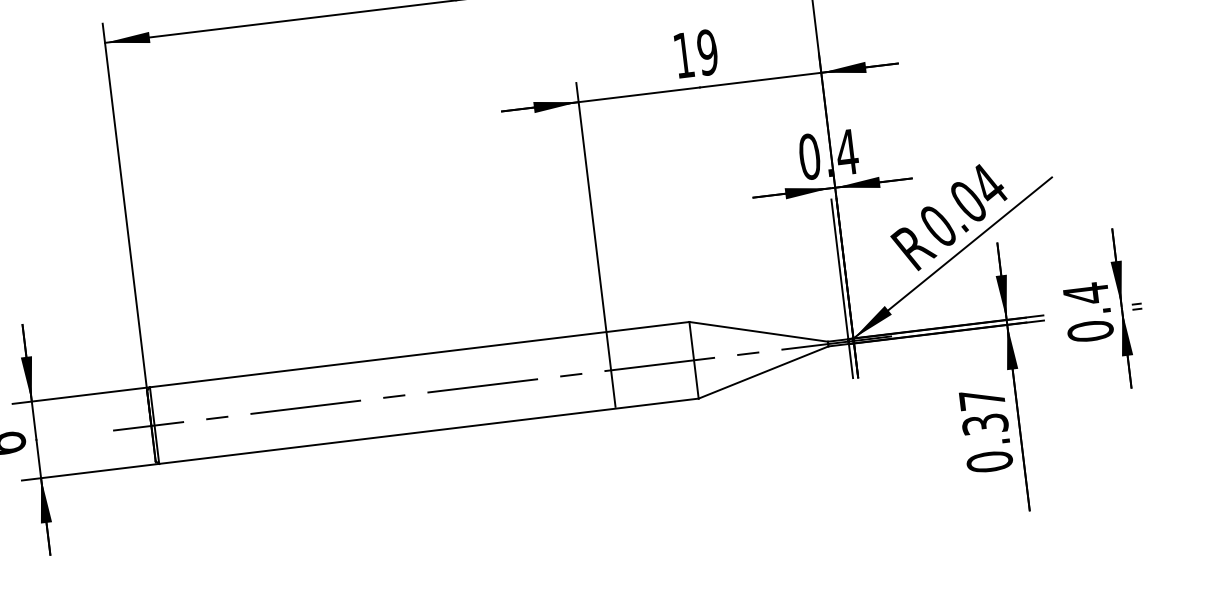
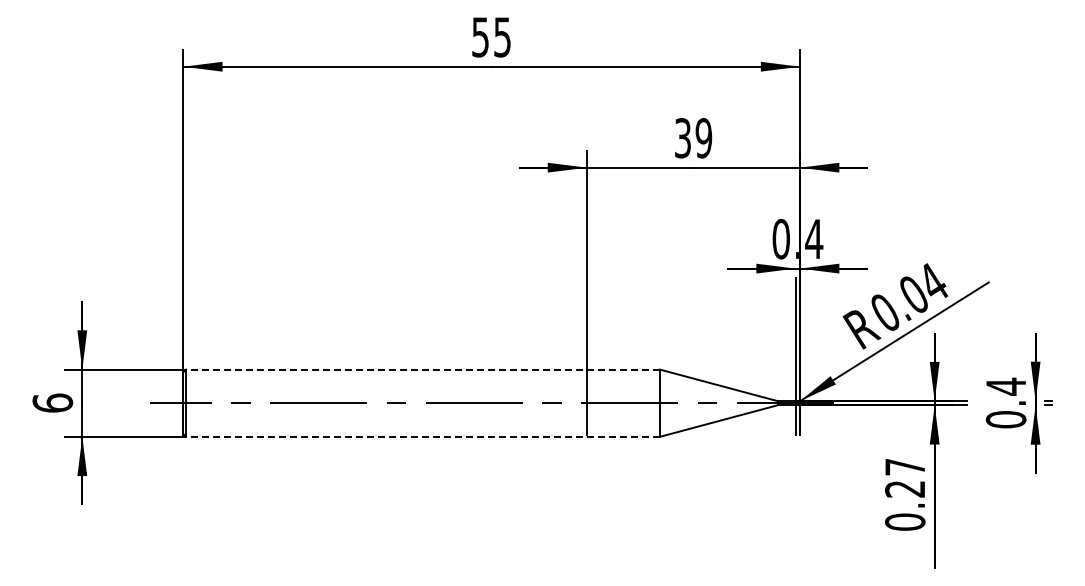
text: (683, 55) -> (682, 138), 19 -> 39
line: (419, 354) -> (422, 369), solid -> dashed
text: (985, 424) -> (905, 489), 0.37 -> 0.27
line: (428, 430) -> (422, 436), solid -> dashed

